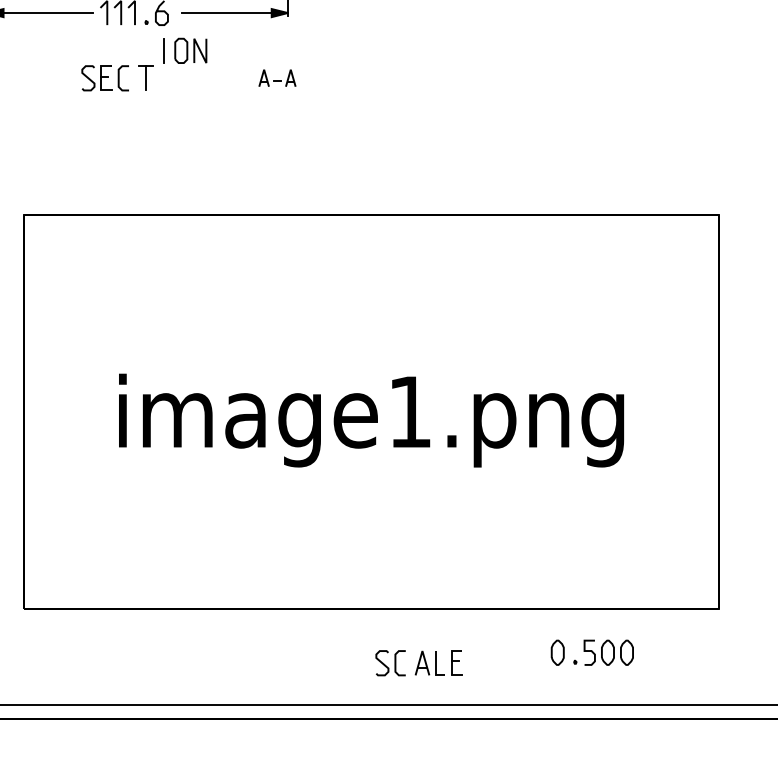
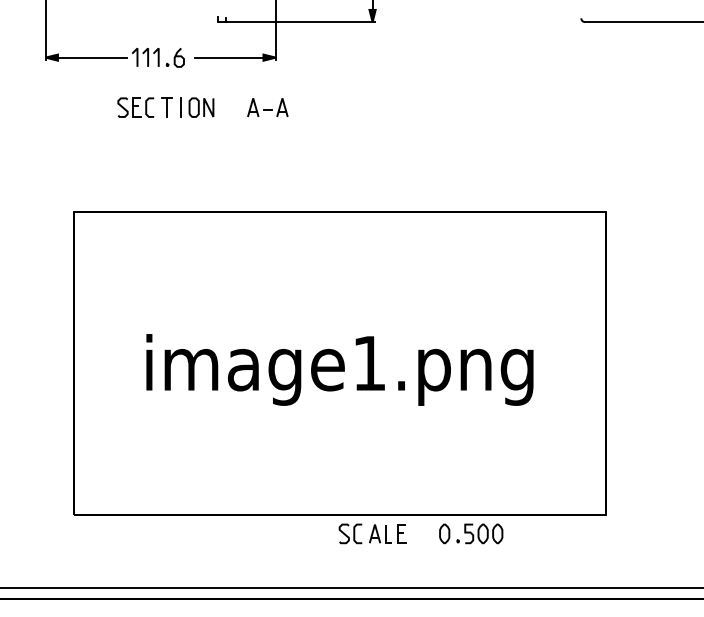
part: (185, 50) -> (197, 107), moved
part: (276, 78) -> (267, 107), size x1.43
part: (592, 652) -> (471, 533), moved
part: (419, 662) -> (372, 533), moved

